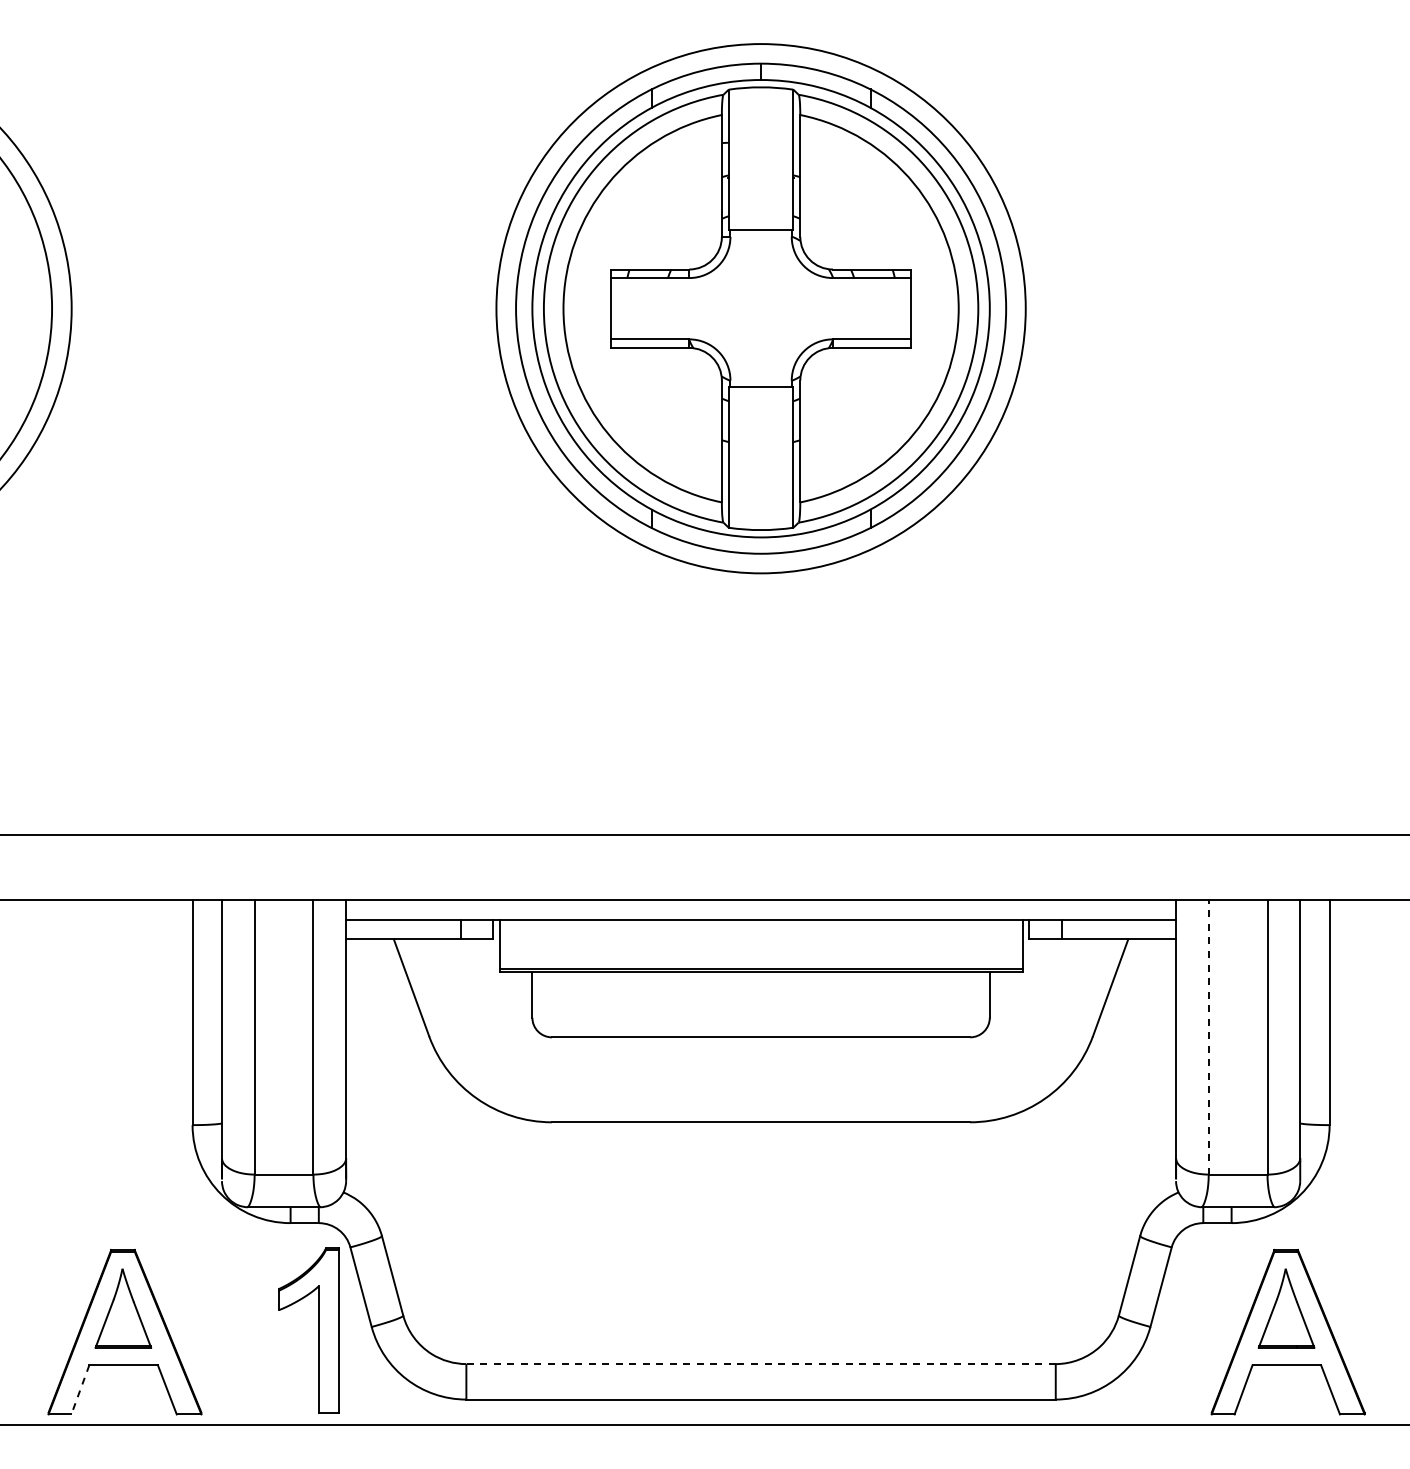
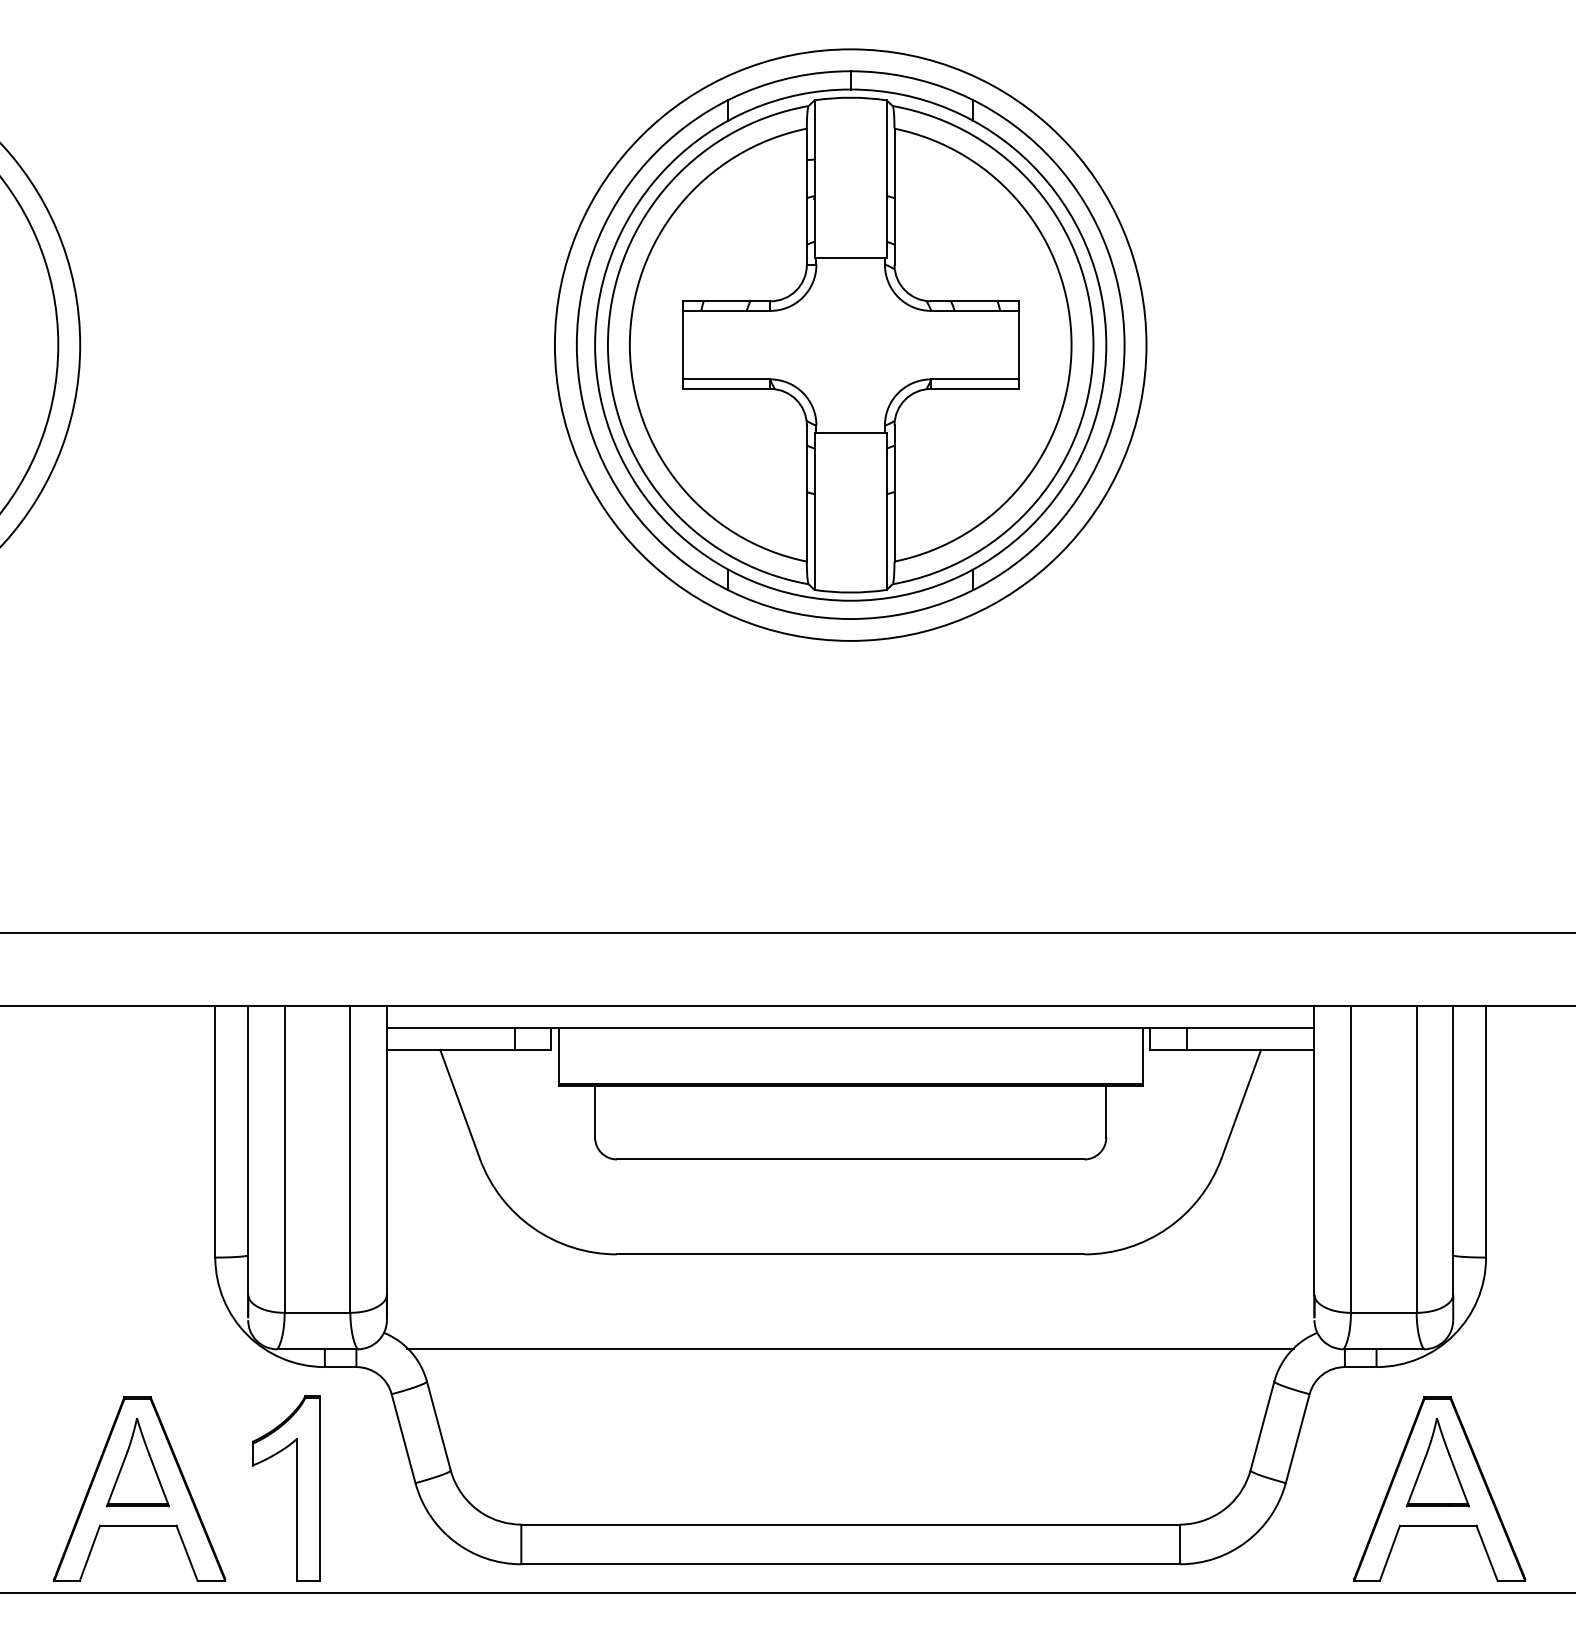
line: (1208, 1036) -> (1350, 1158), dashed -> solid
line: (760, 1207) -> (850, 1349), added
part: (318, 1330) -> (296, 1488), moved
line: (761, 1364) -> (851, 1525), dashed -> solid
line: (80, 1390) -> (90, 1554), dashed -> solid

